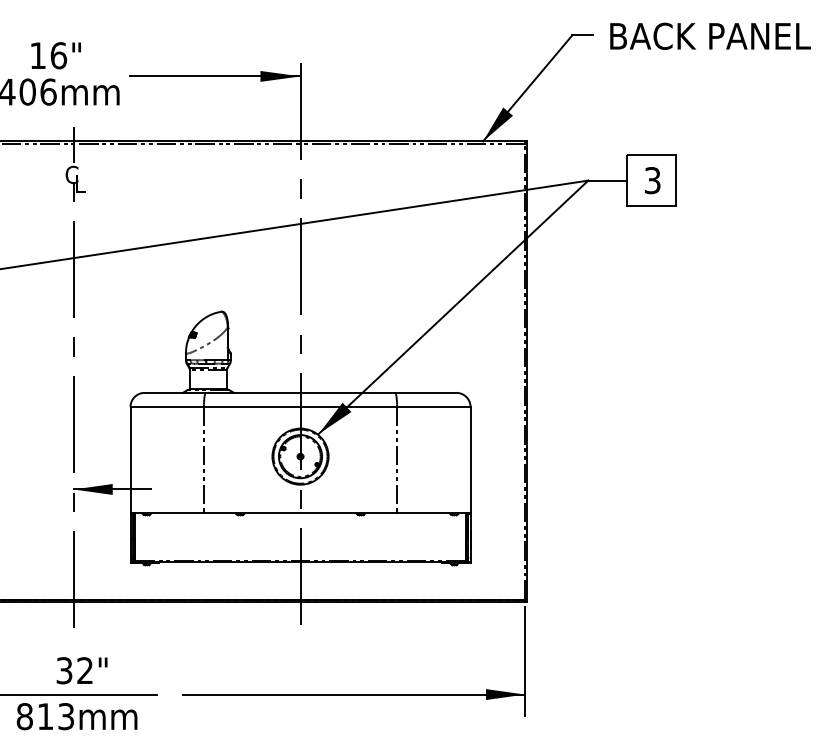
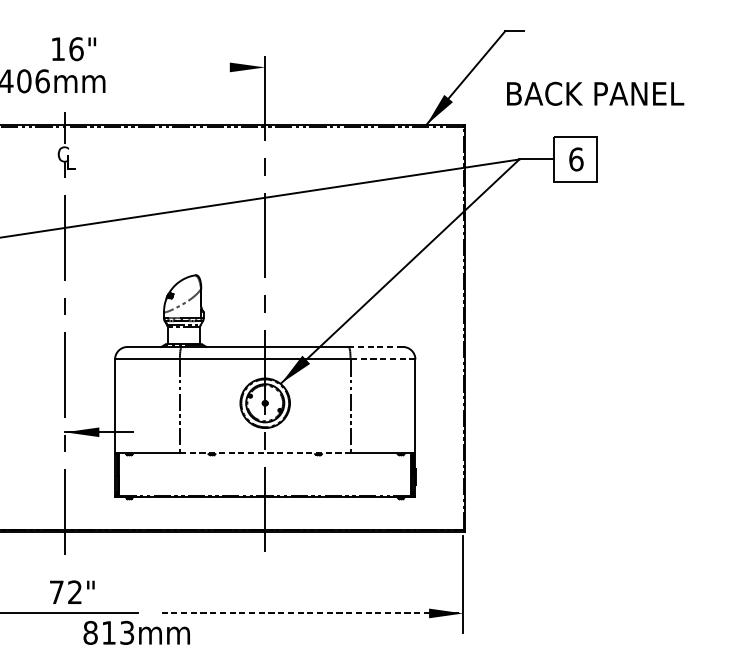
text: (710, 35) -> (595, 93), moved
text: (55, 55) -> (73, 48), moved
line: (214, 76) -> (189, 67), removed
text: (652, 180) -> (576, 159), 3 -> 6
line: (425, 392) -> (375, 346), solid -> dashed
line: (433, 407) -> (382, 359), solid -> dashed
line: (300, 513) -> (265, 453), solid -> dashed
text: (64, 670) -> (56, 592), 32" -> 72"
line: (354, 694) -> (312, 613), solid -> dashed
text: (76, 716) -> (136, 632), moved

